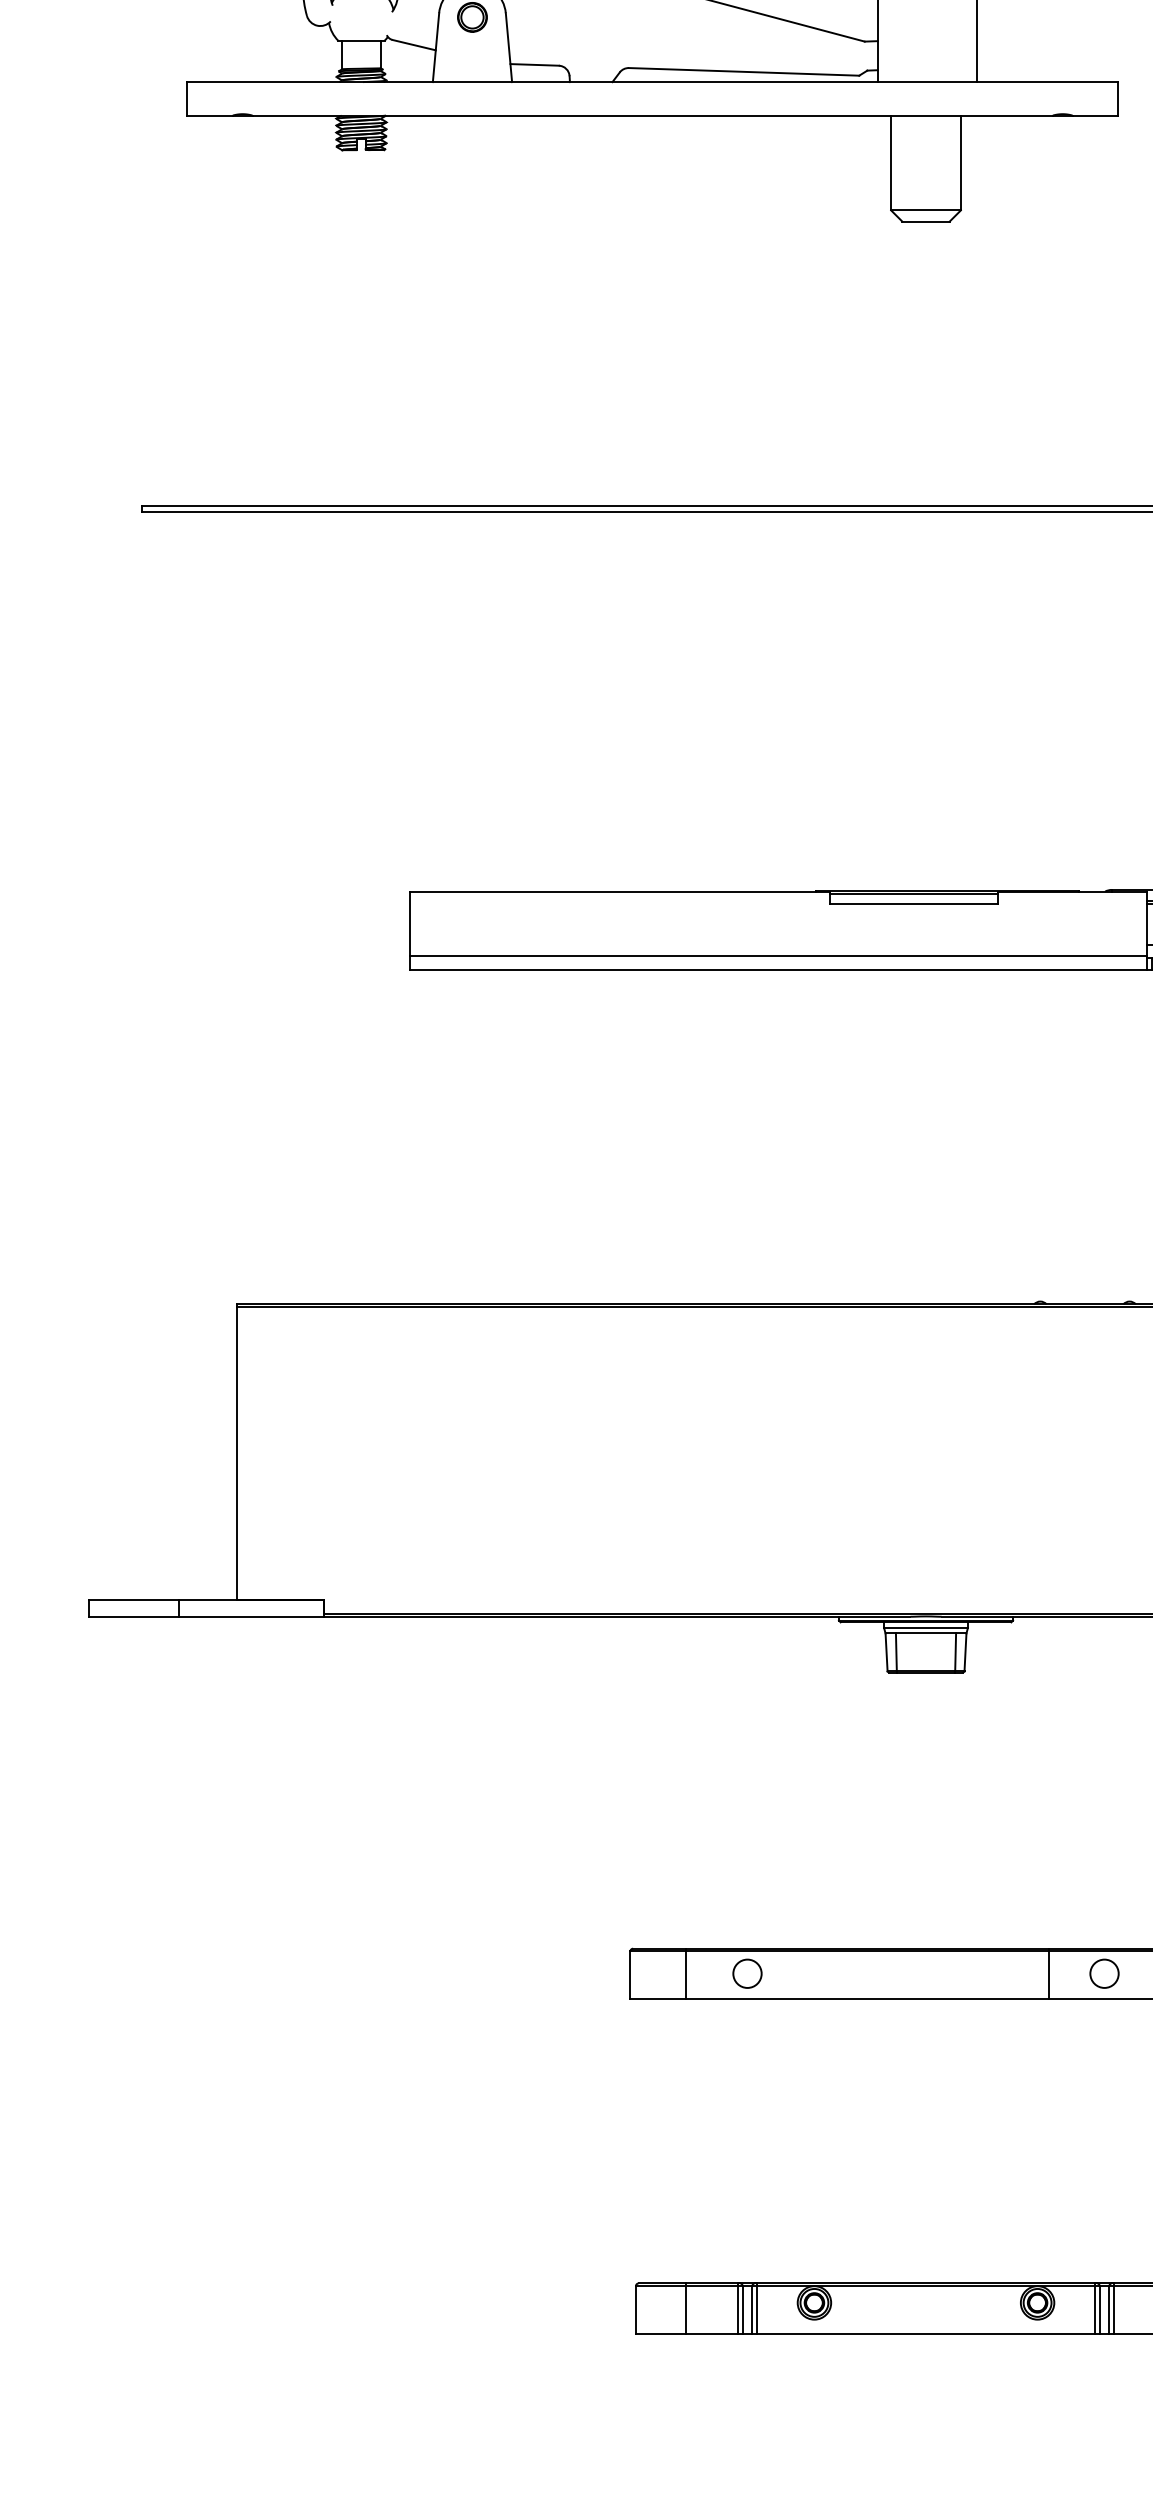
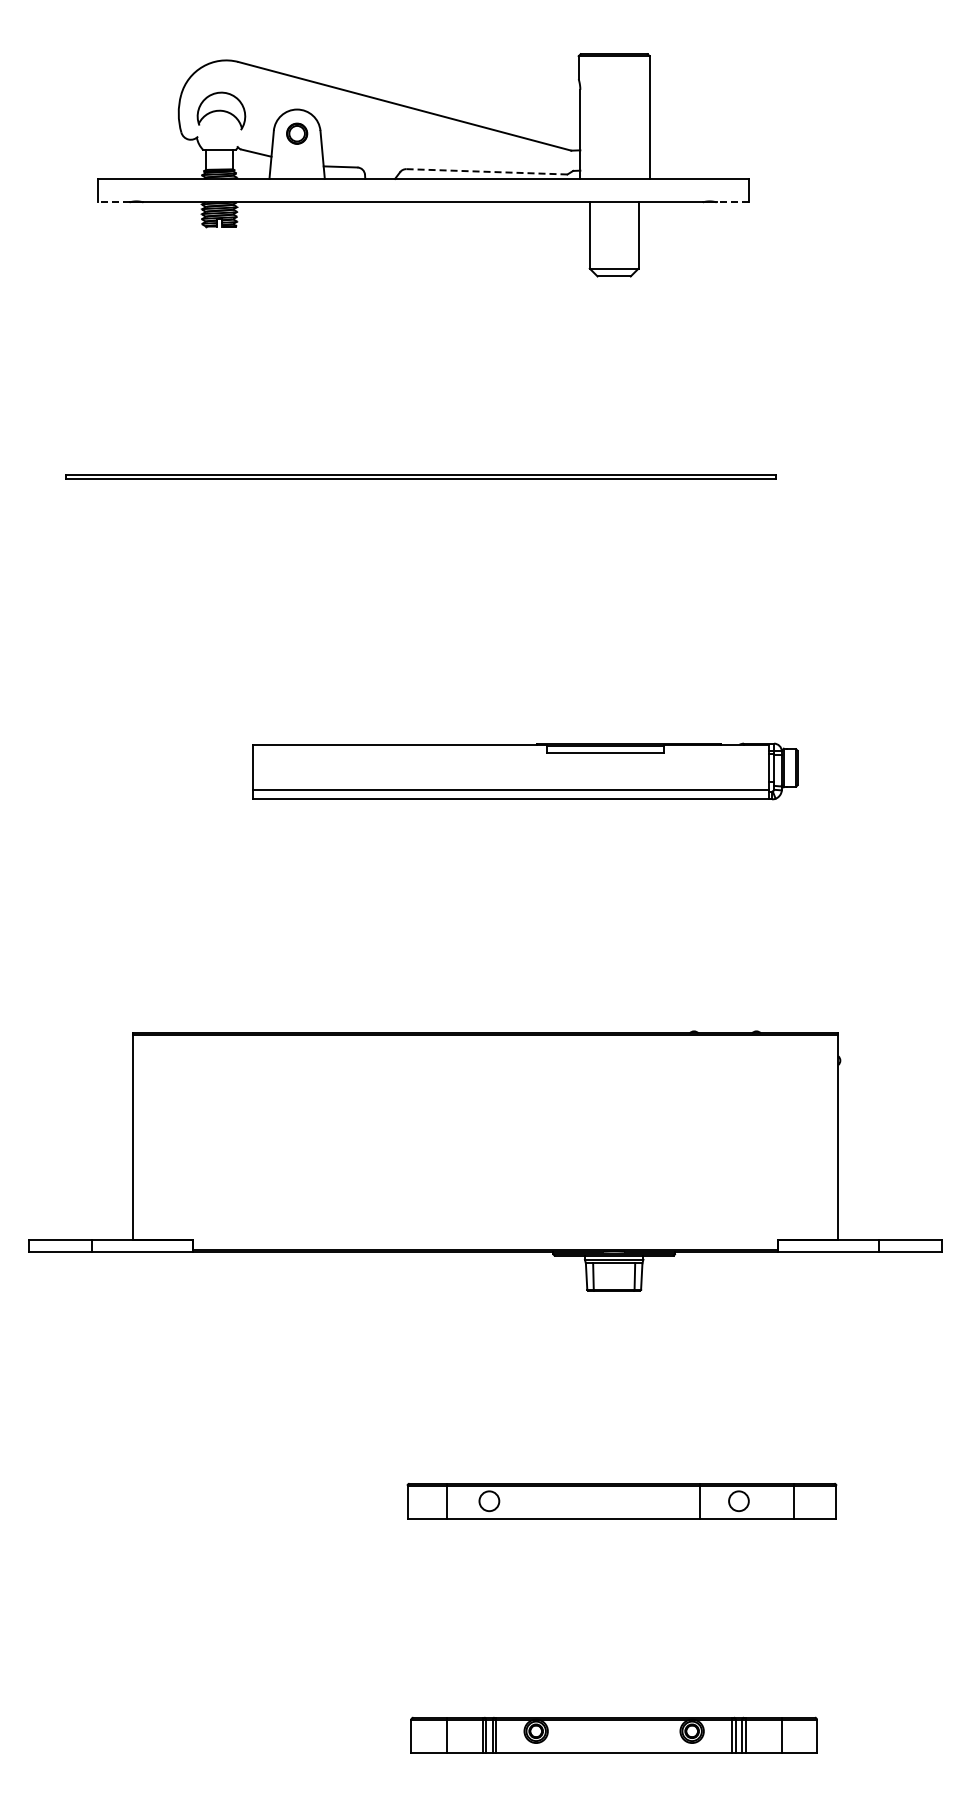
line: (744, 71) -> (487, 171), solid -> dashed
line: (209, 115) -> (113, 202), solid -> dashed
line: (1095, 115) -> (732, 202), solid -> dashed

